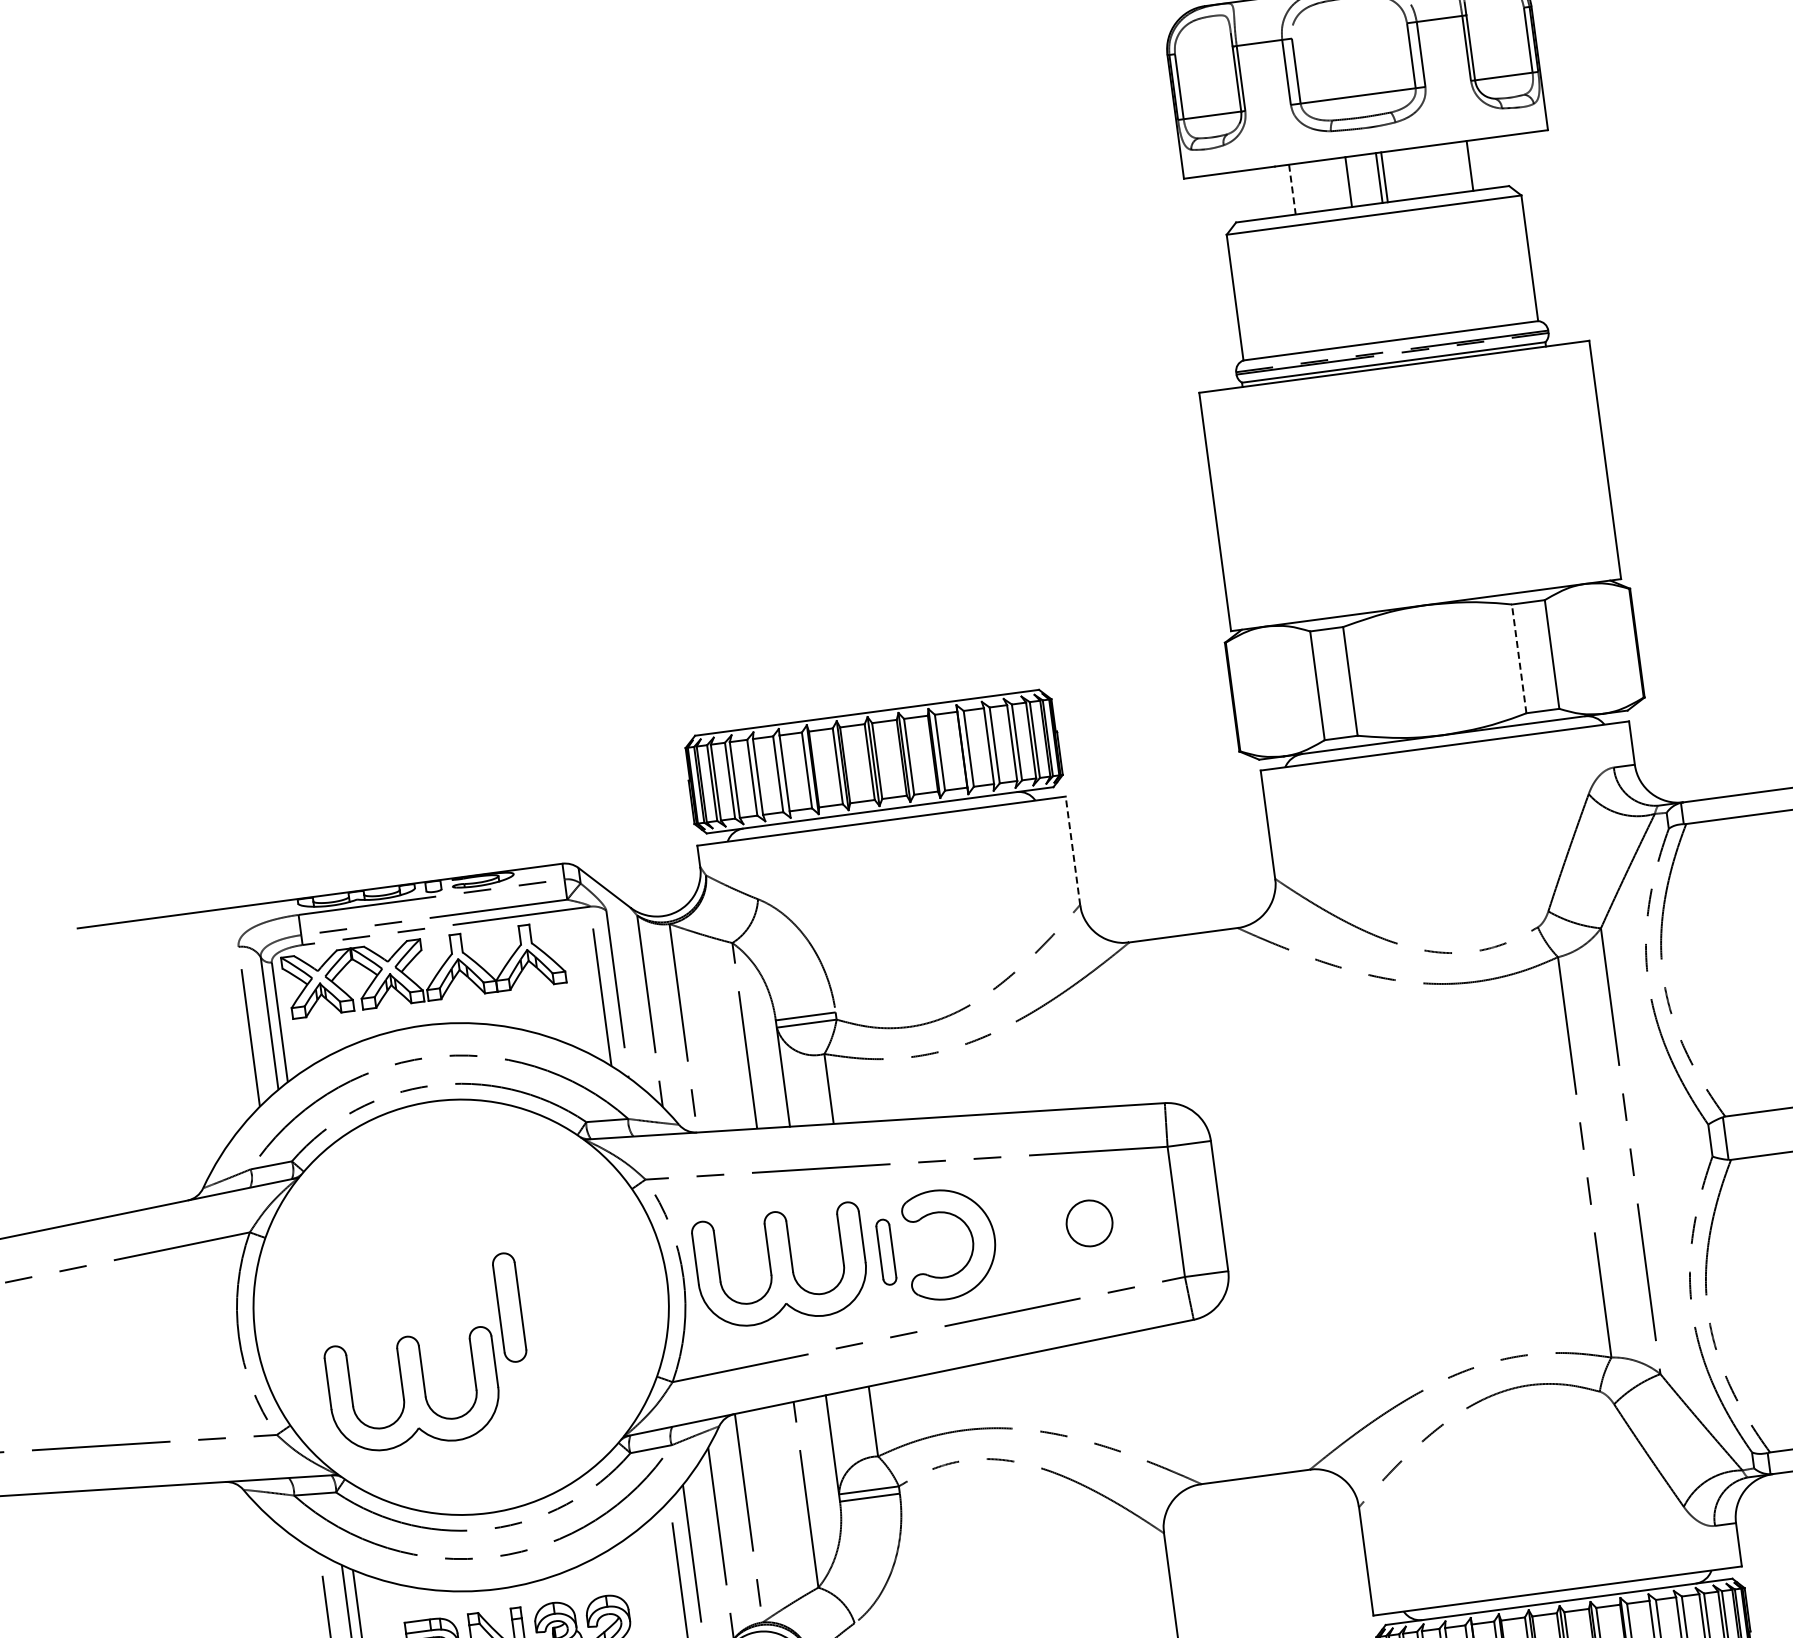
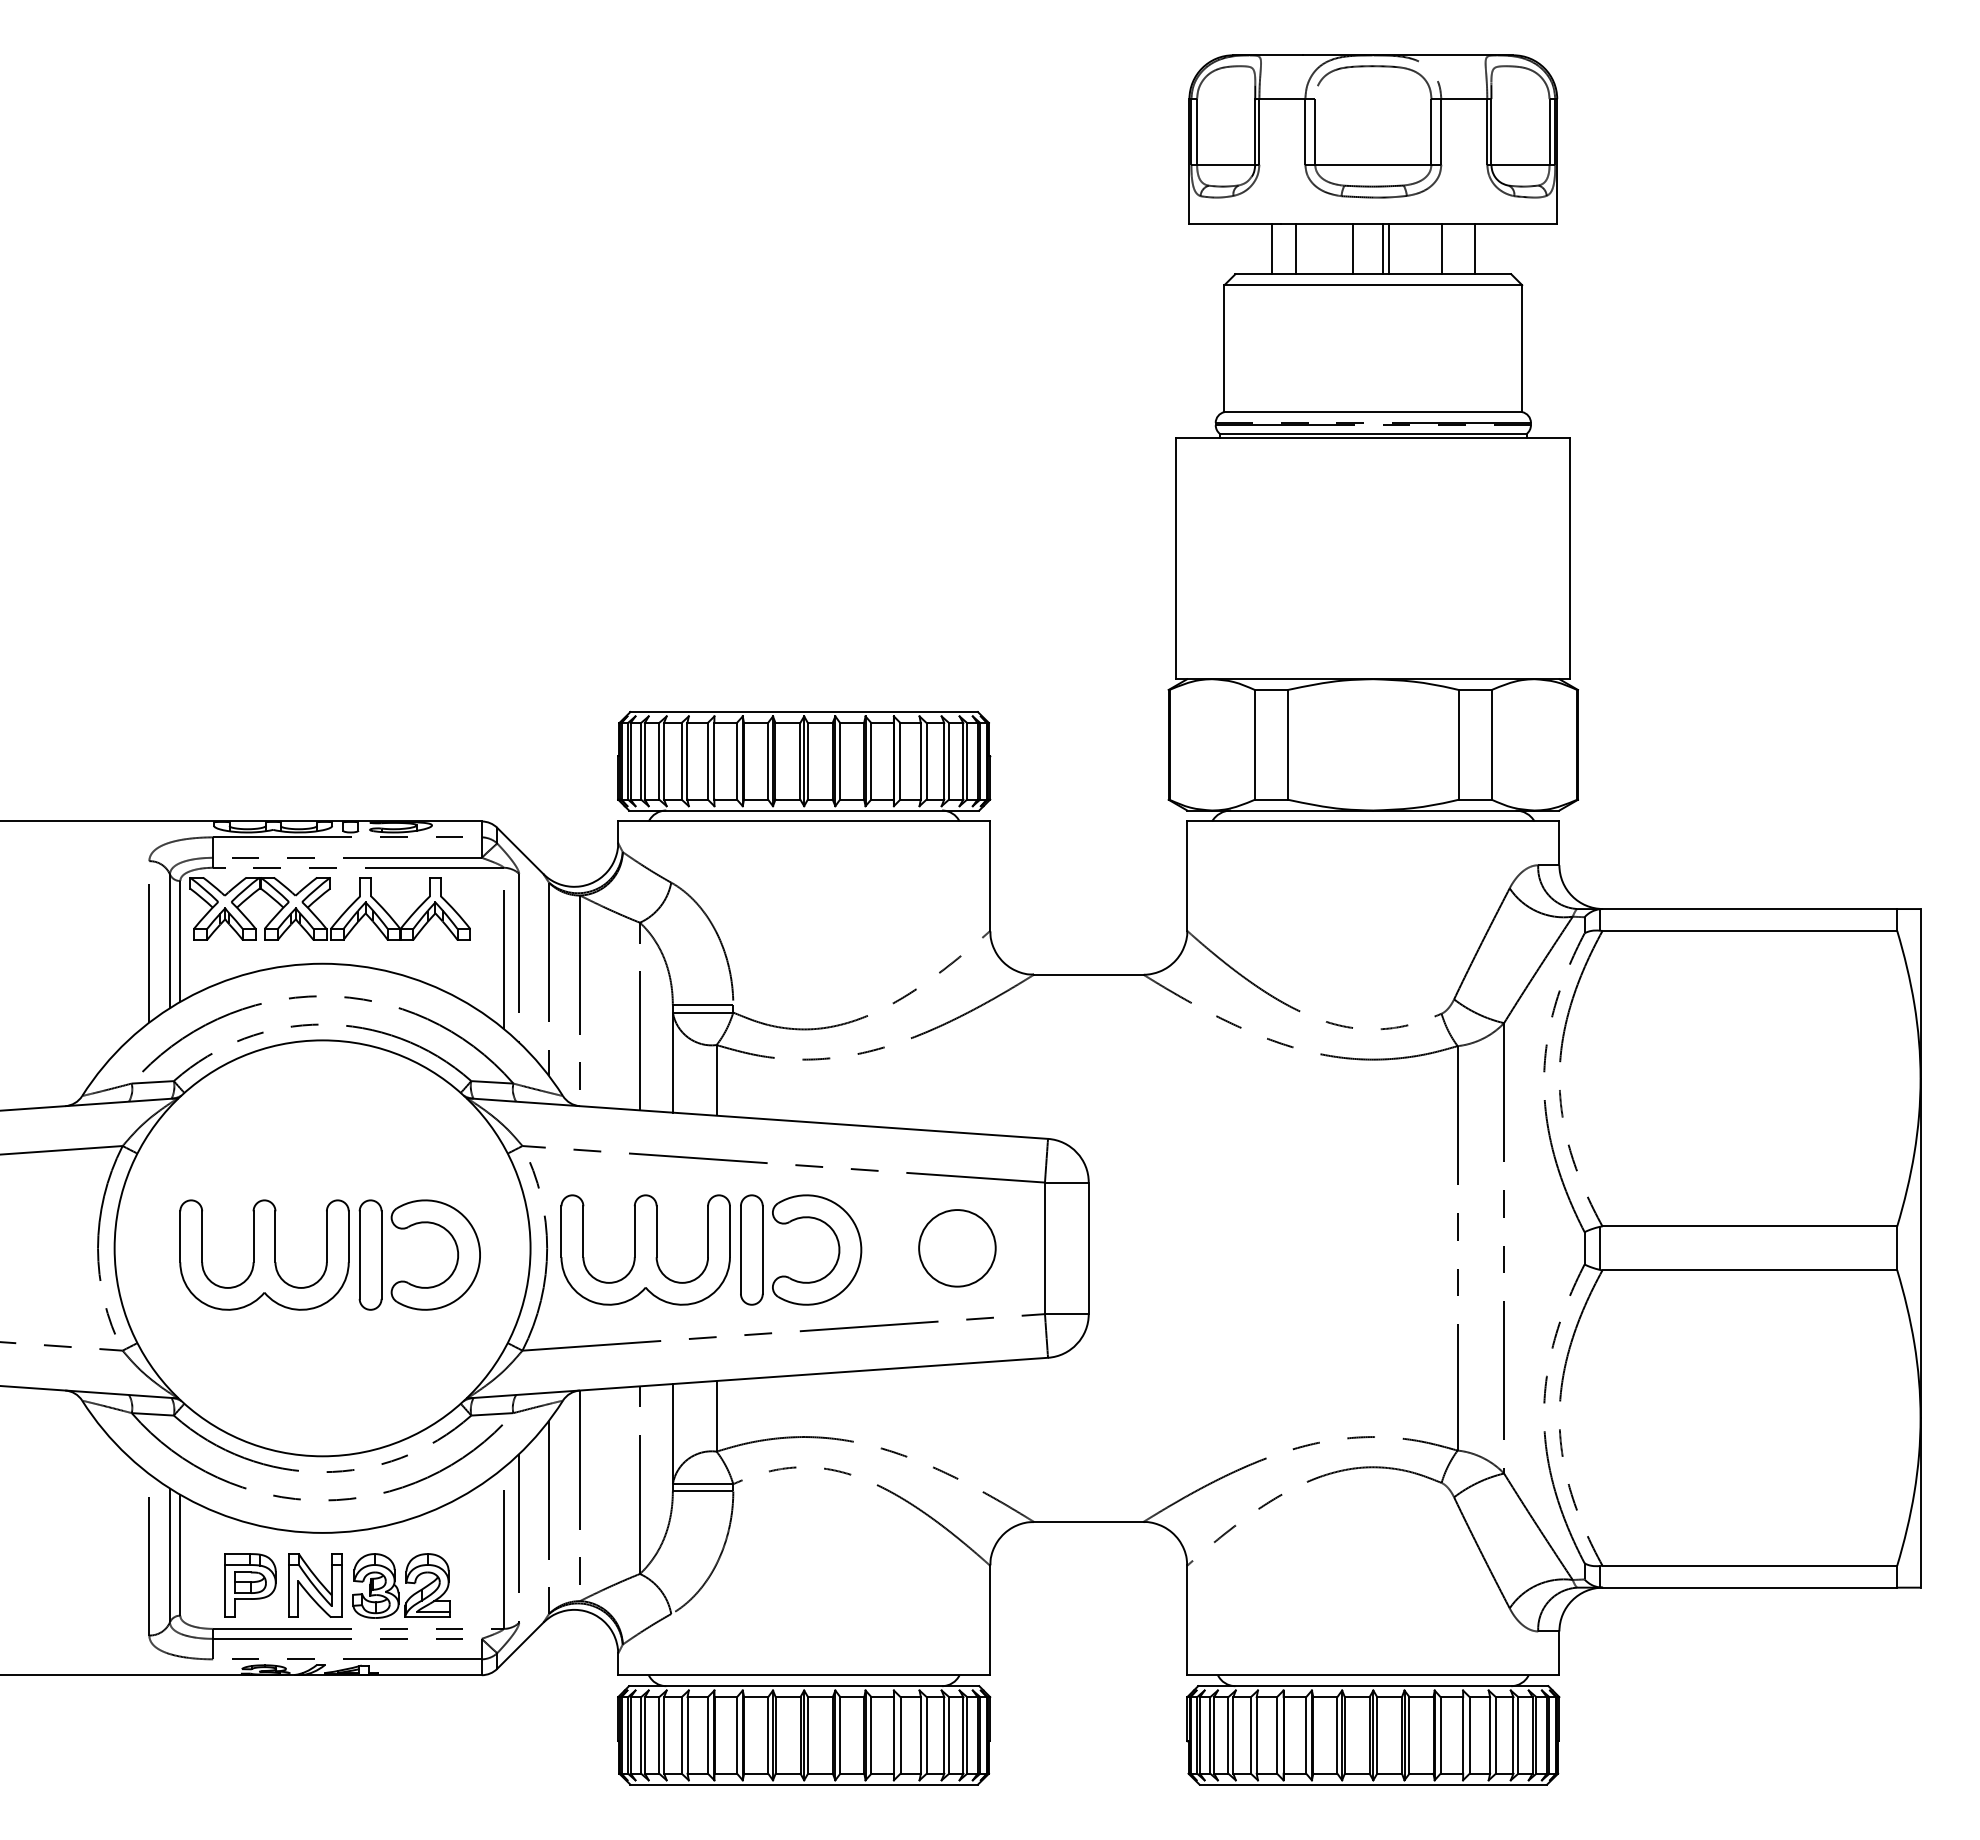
line: (1437, 169) -> (1442, 248), added
line: (1292, 190) -> (1295, 249), dashed -> solid
line: (1268, 192) -> (1271, 248), added
line: (1519, 658) -> (1458, 744), dashed -> solid
line: (1073, 851) -> (990, 876), dashed -> solid
circle: (1089, 1223) -> (957, 1248), size x1.67
part: (885, 1251) -> (751, 1249), size x1.67
part: (594, 1291) -> (456, 1250), added
part: (413, 1390) -> (264, 1254), moved

